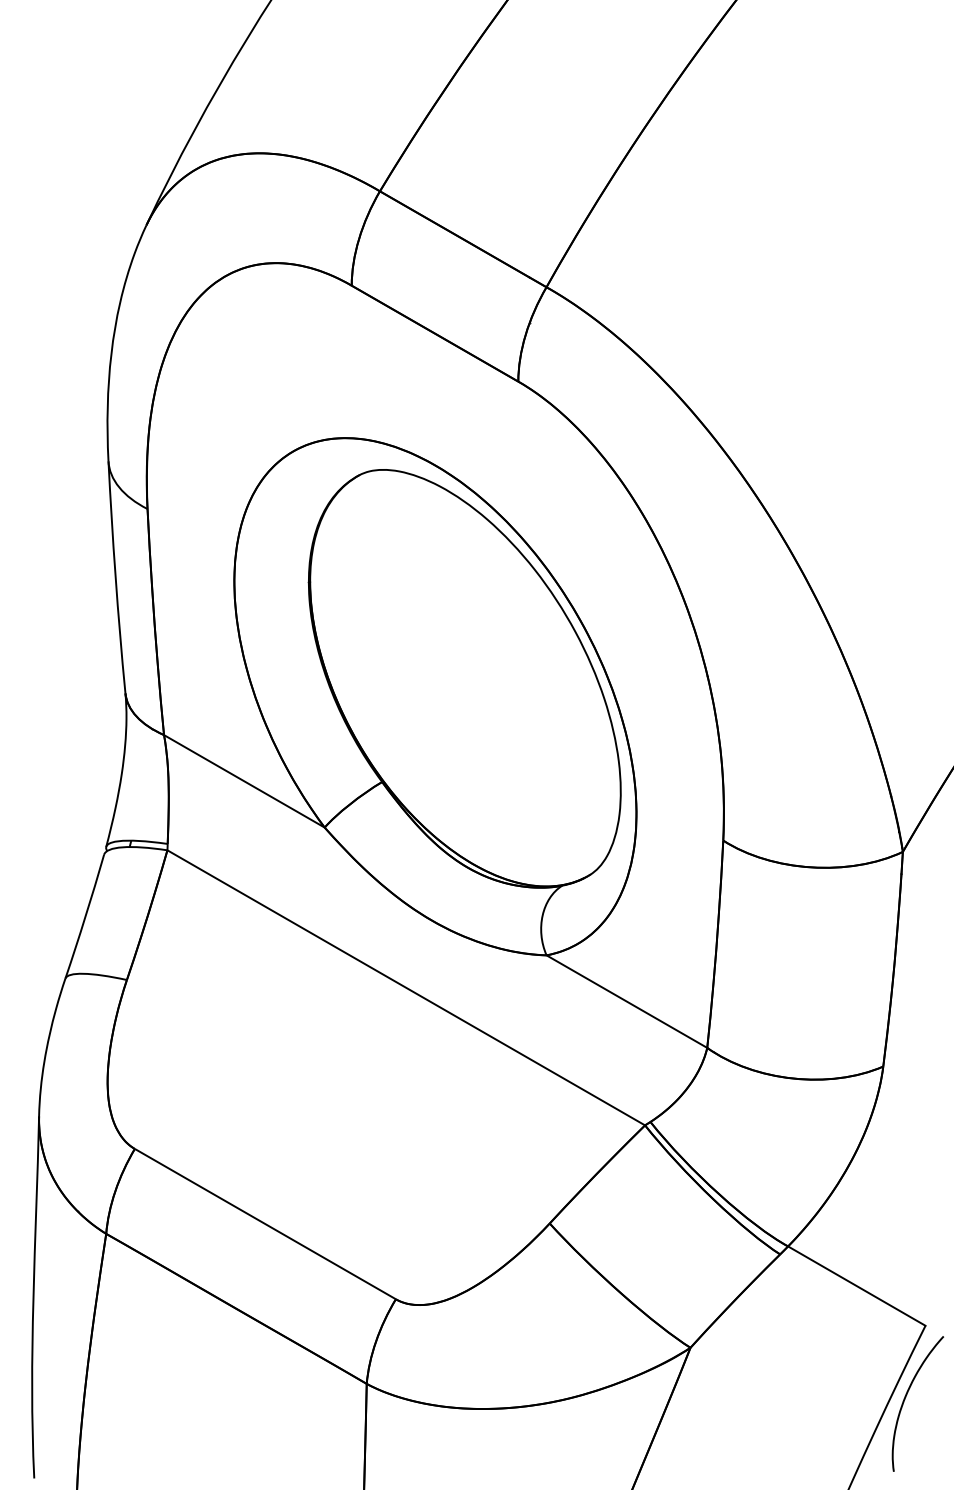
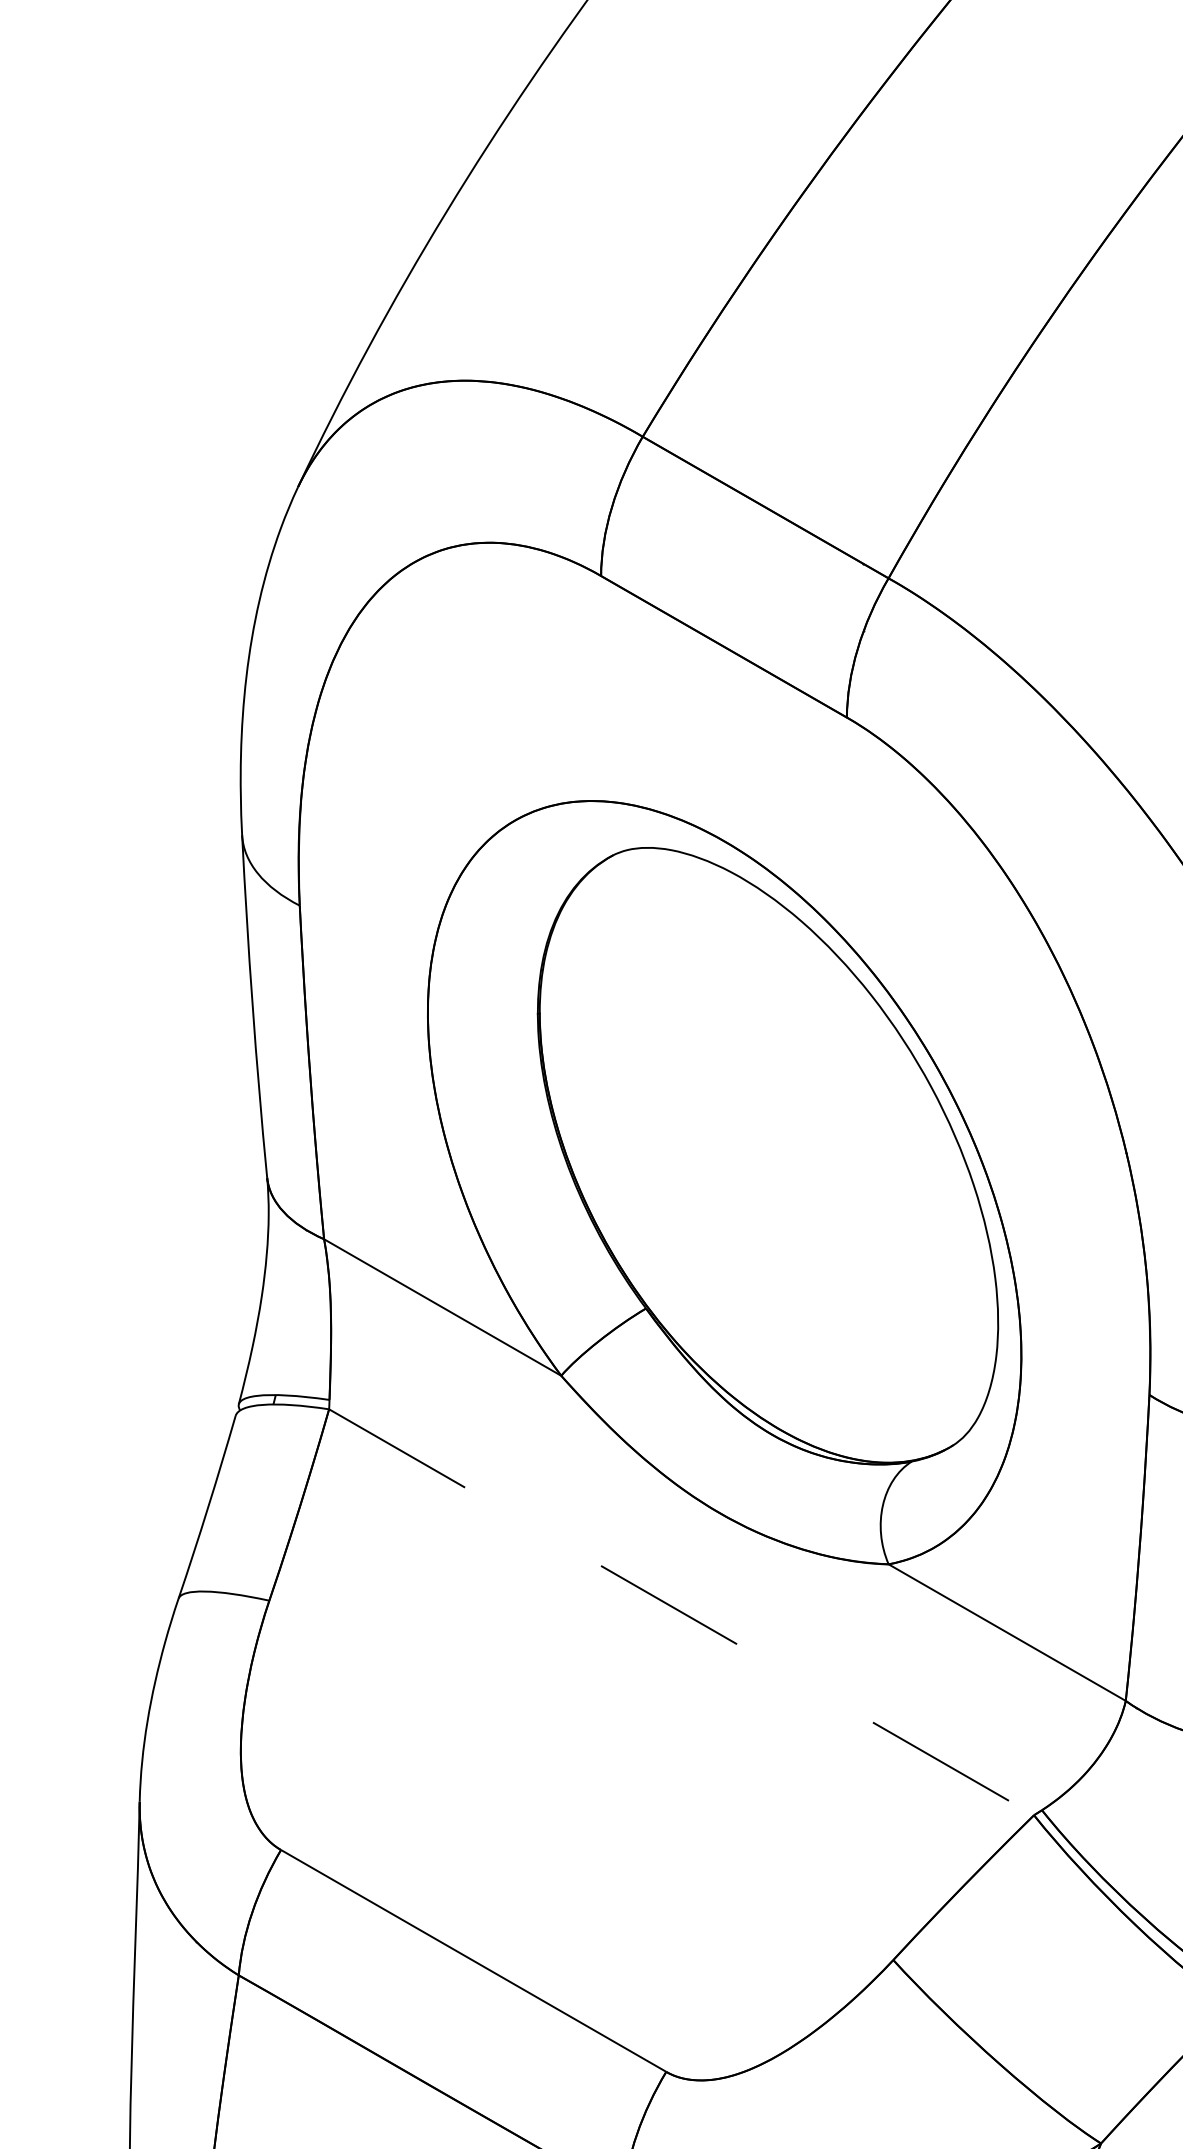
line: (406, 987) -> (681, 1611), solid -> dashed

